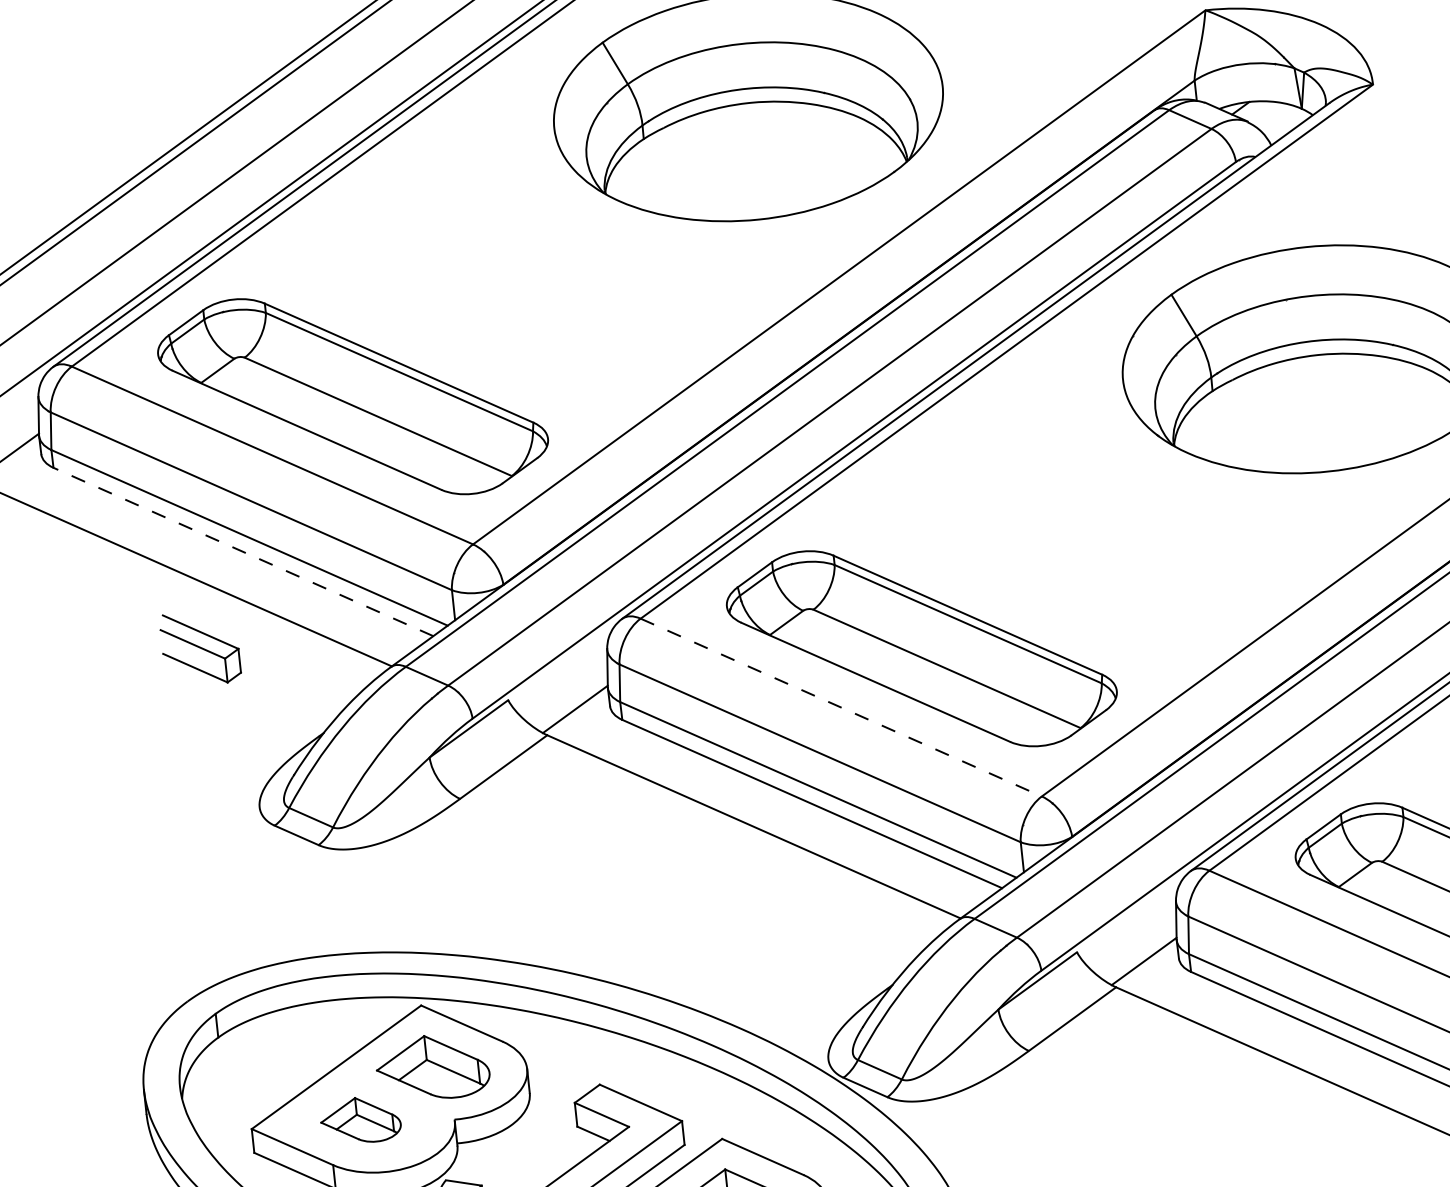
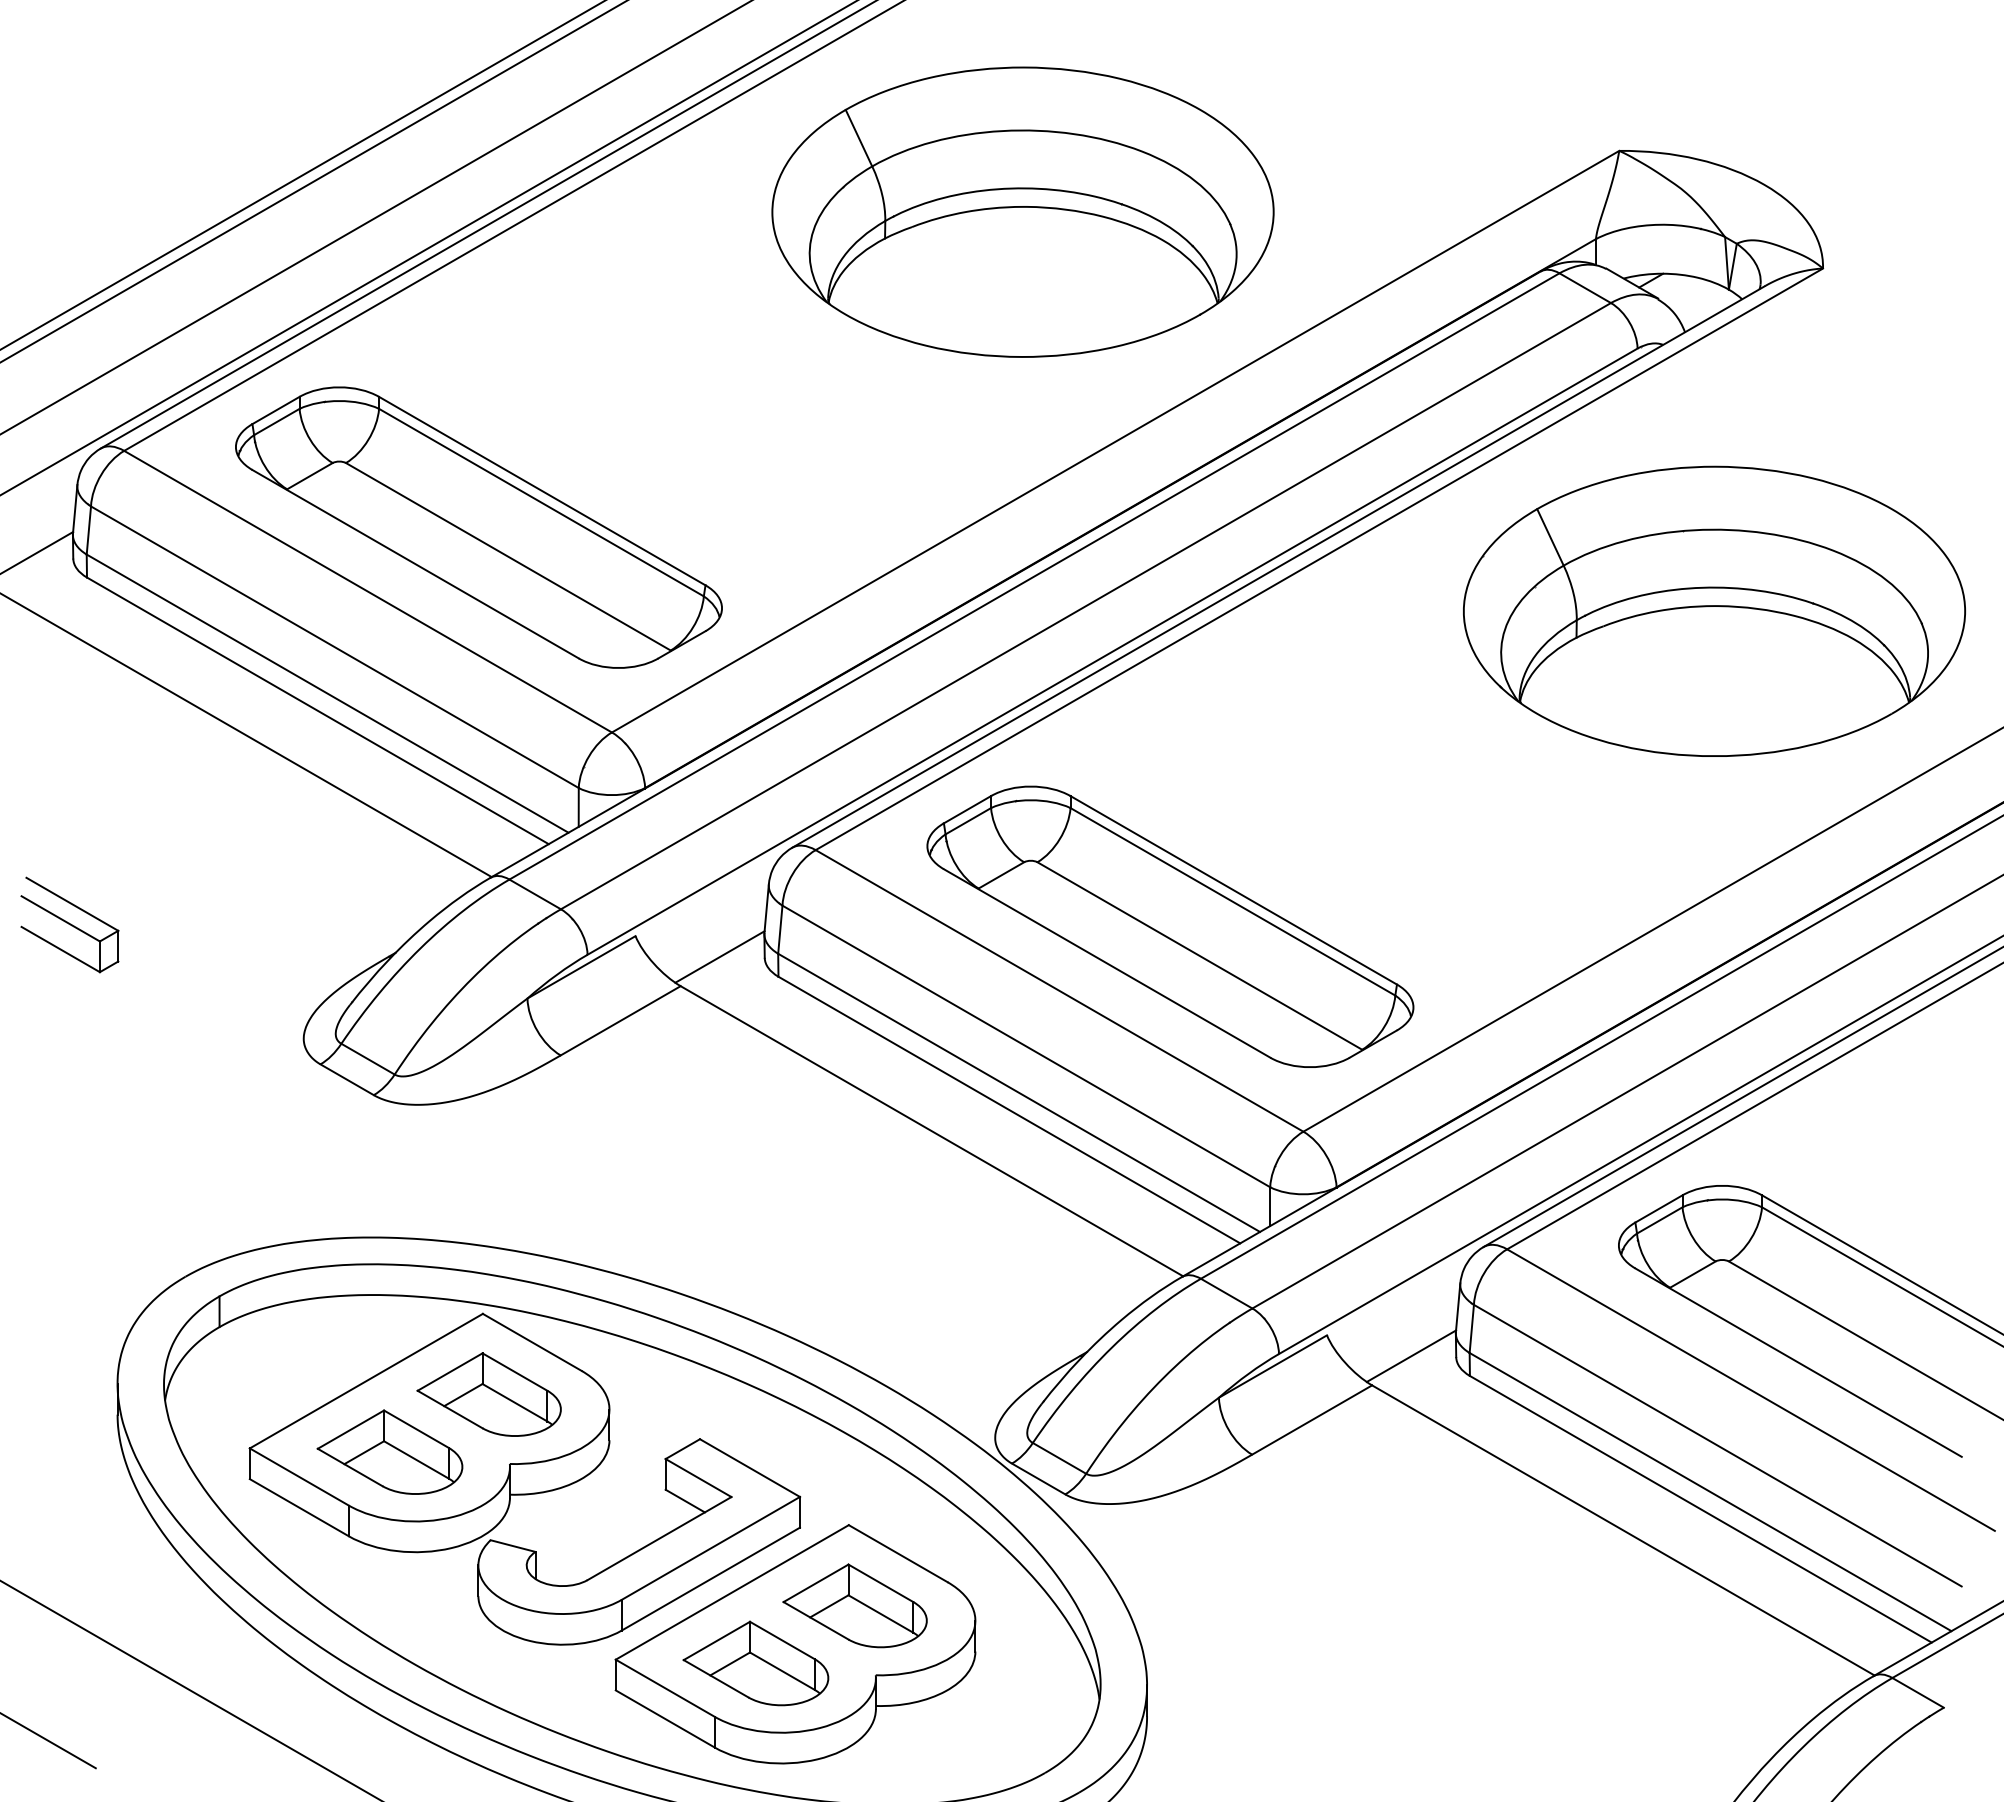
line: (243, 551) -> (317, 710), dashed -> solid
part: (200, 648) -> (69, 924), moved
line: (841, 707) -> (1059, 990), dashed -> solid
part: (360, 1119) -> (389, 1451), size x1.43

